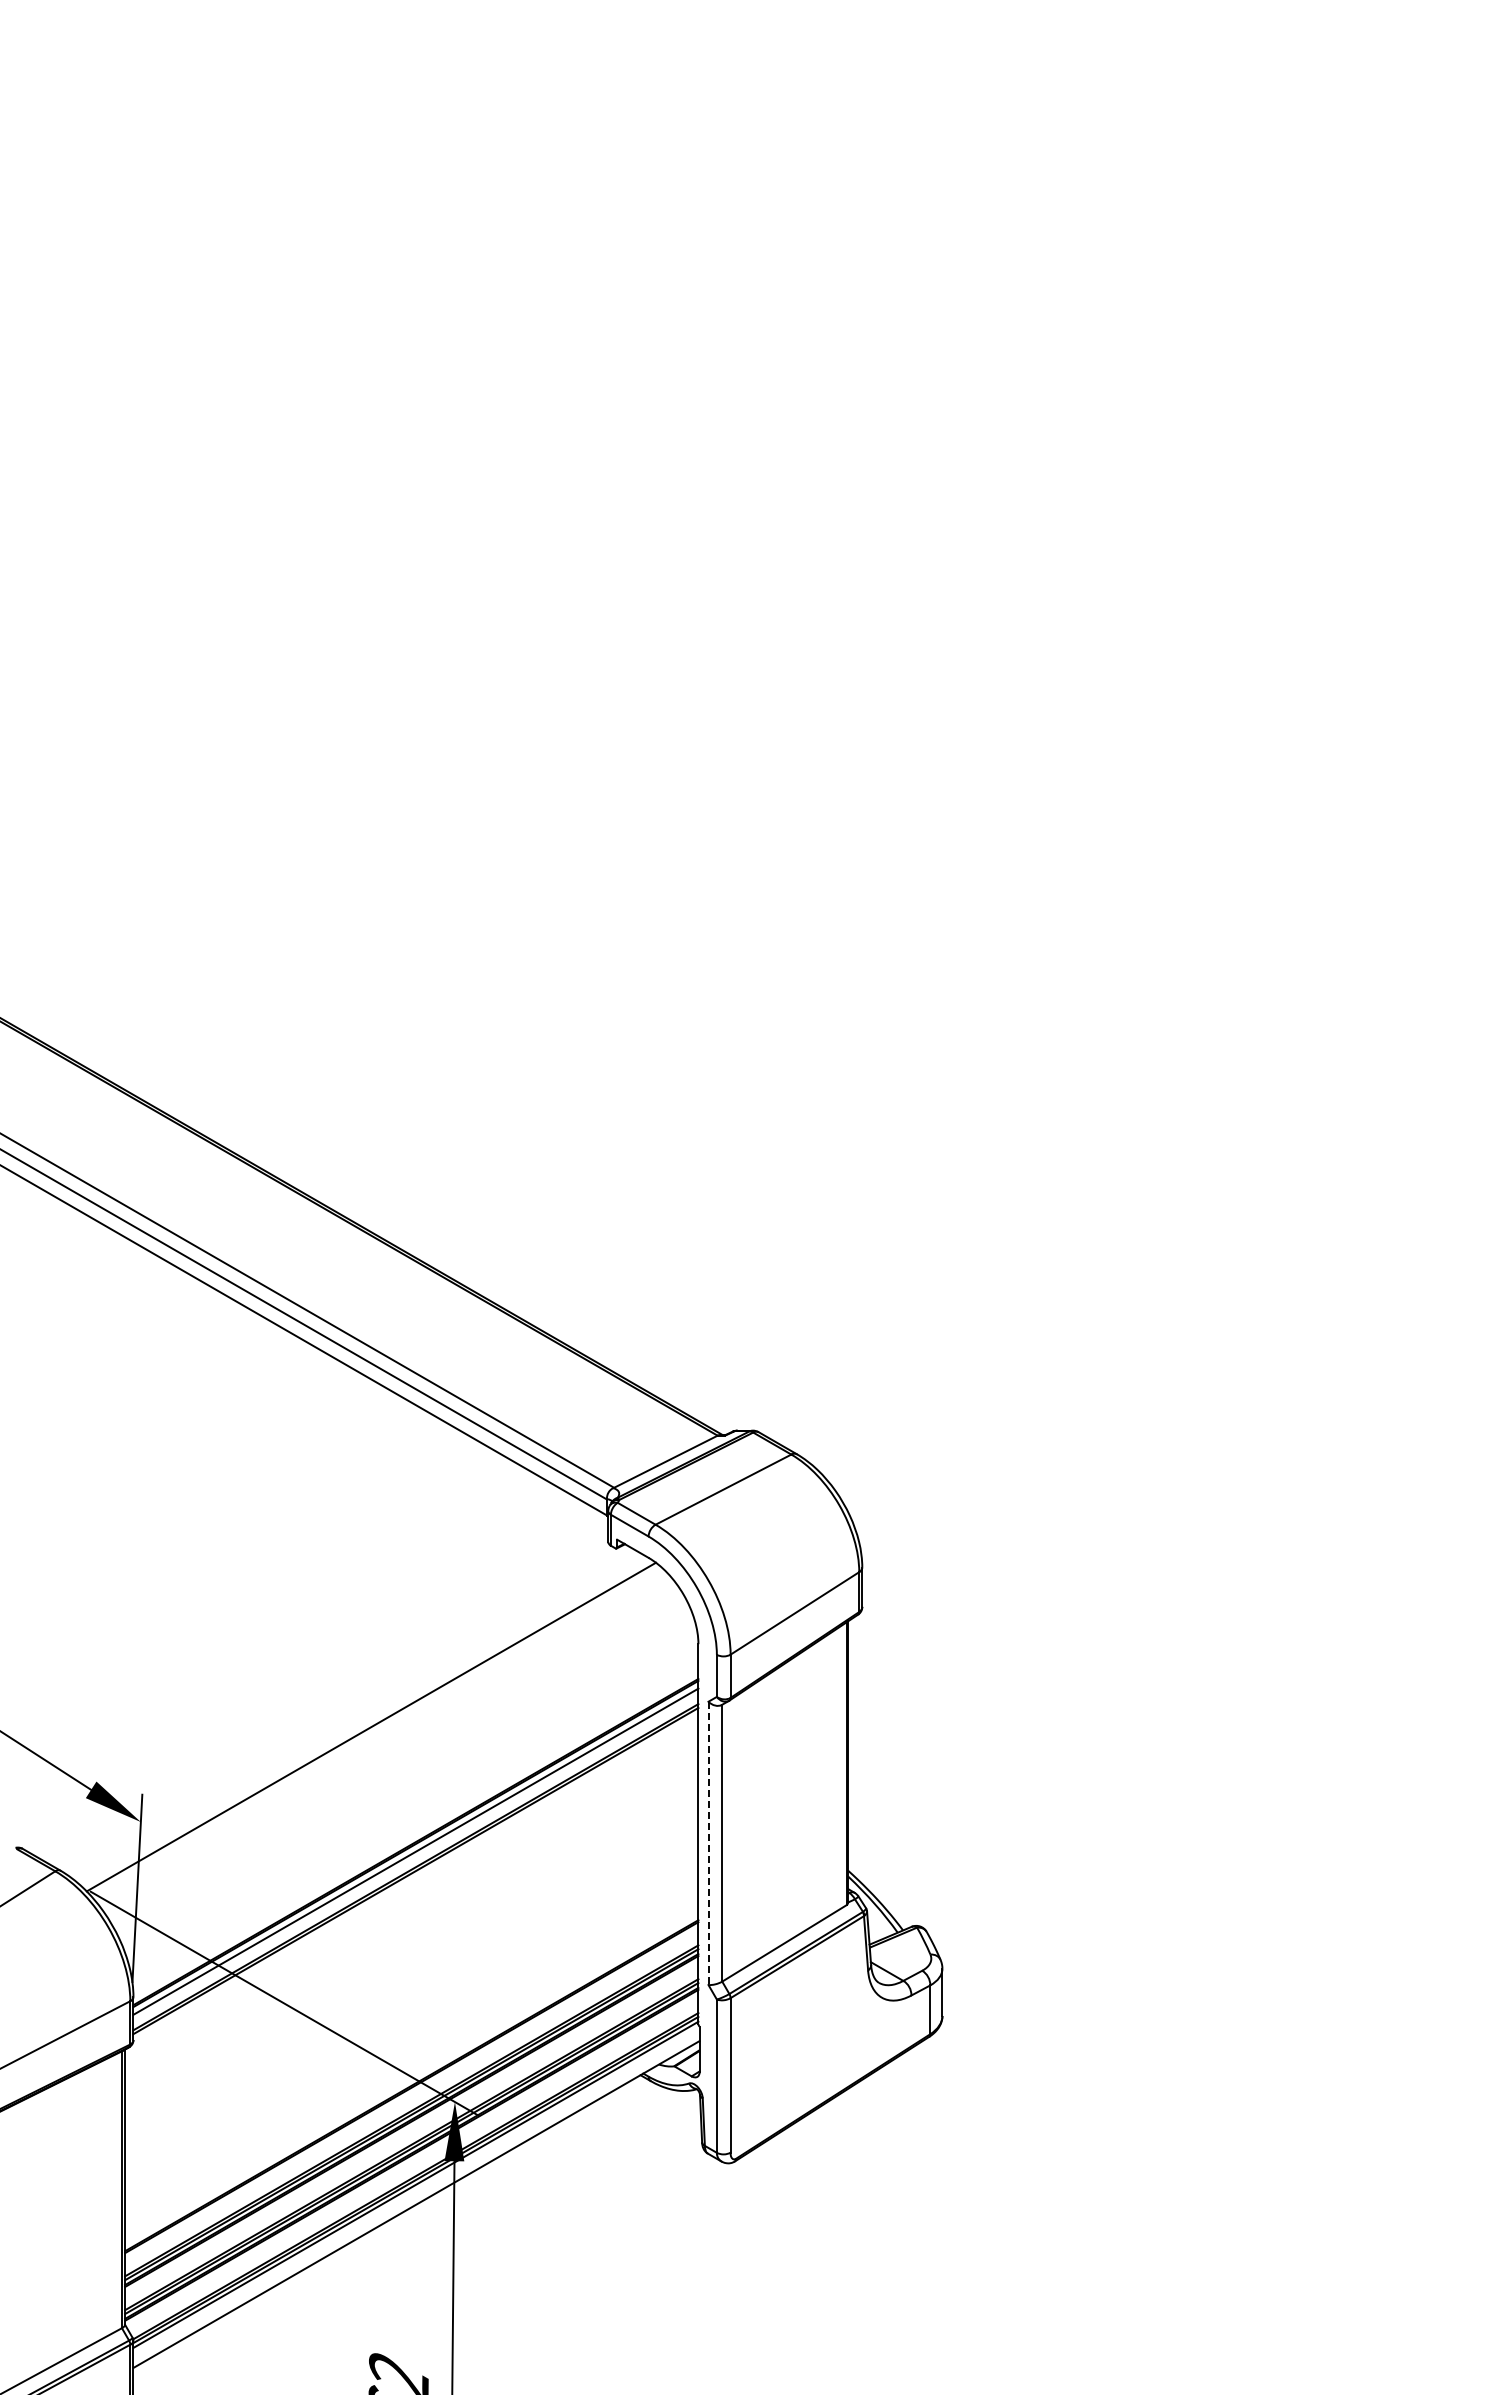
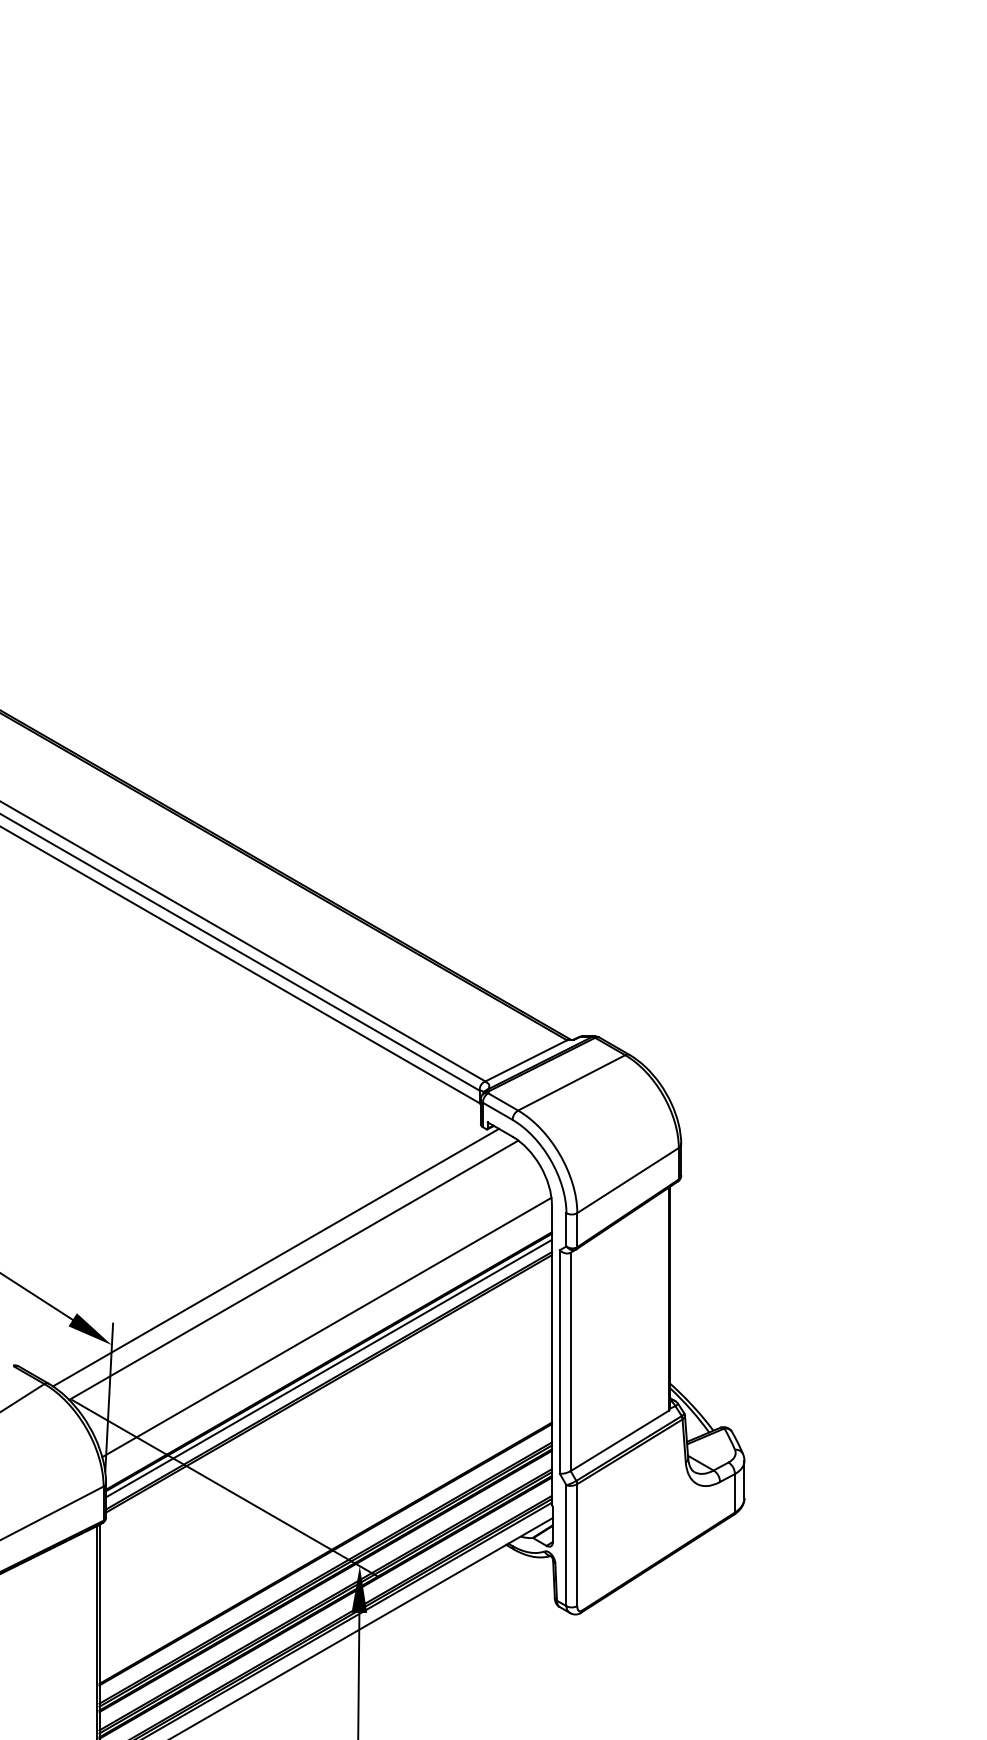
line: (348, 1710) -> (275, 1257), added
line: (412, 1799) -> (326, 1327), added
line: (708, 1843) -> (559, 1362), dashed -> solid

